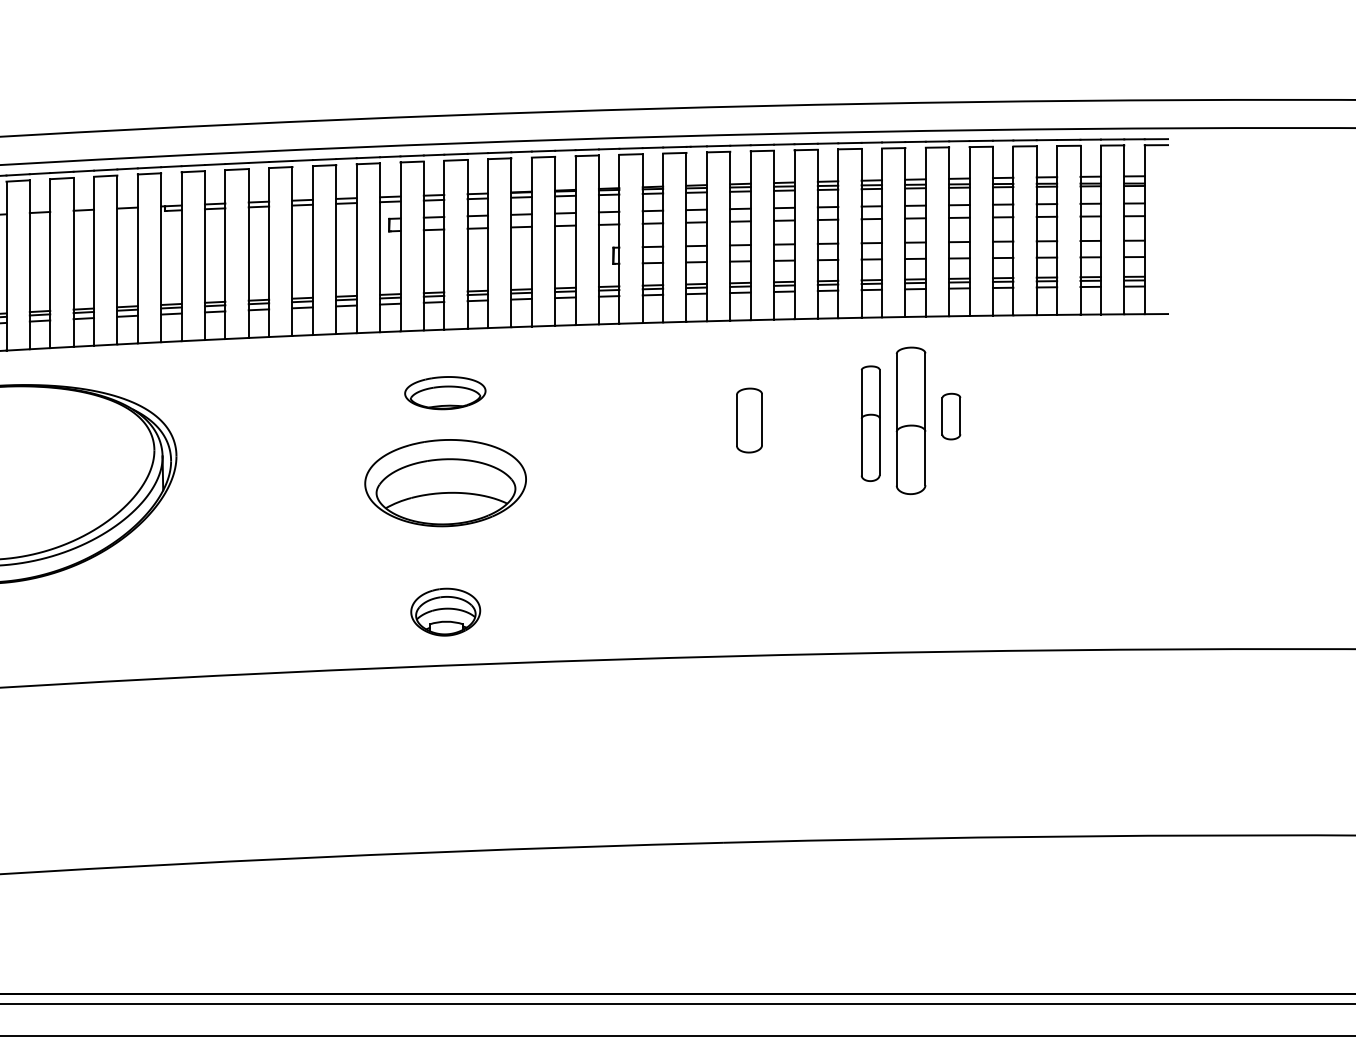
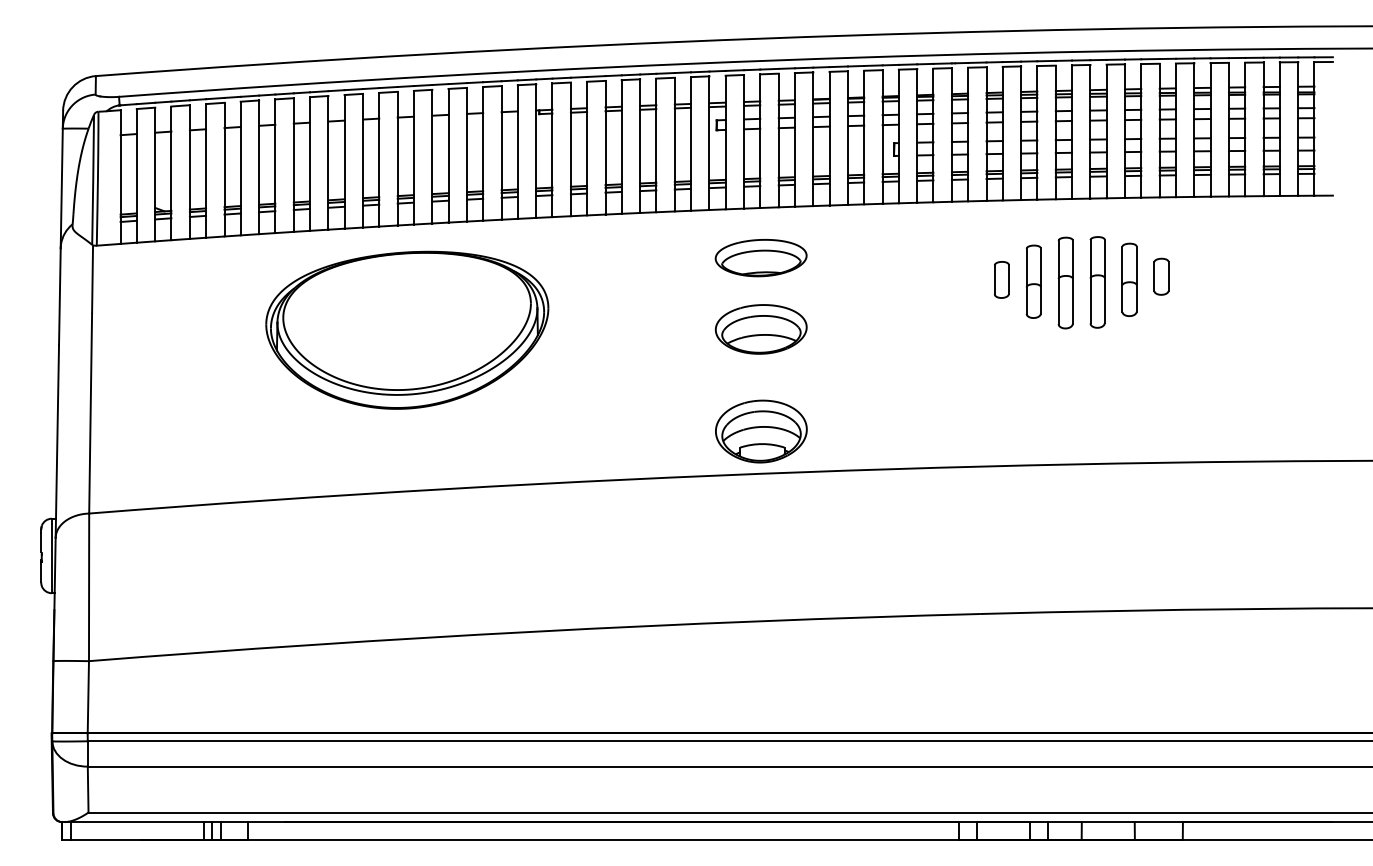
part: (444, 393) -> (760, 258), size x1.43
part: (749, 420) -> (1001, 279), size x0.71
part: (910, 420) -> (1129, 279), size x0.62
part: (789, 422) -> (1033, 281), added
part: (830, 423) -> (1065, 282), added
part: (444, 483) -> (760, 329), size x0.71
part: (445, 612) -> (761, 431), size x1.67

